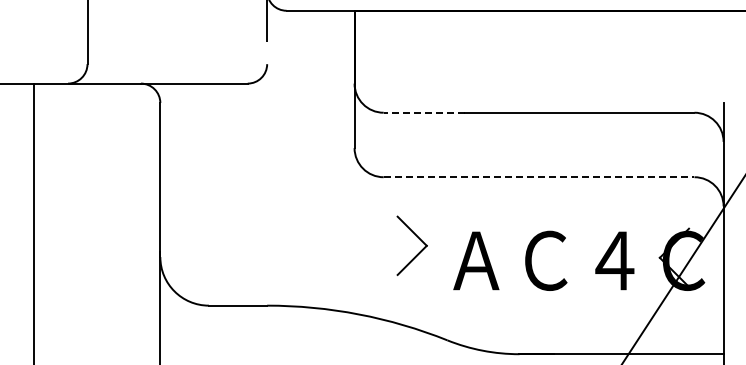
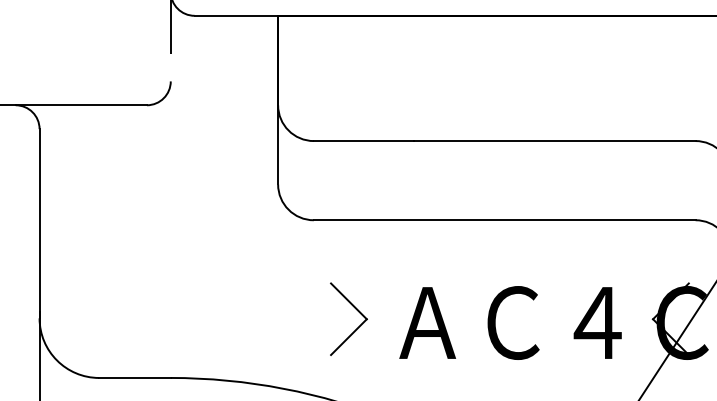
line: (424, 112) -> (364, 140), dashed -> solid
line: (539, 177) -> (505, 220), dashed -> solid
part: (418, 238) -> (356, 310), moved

